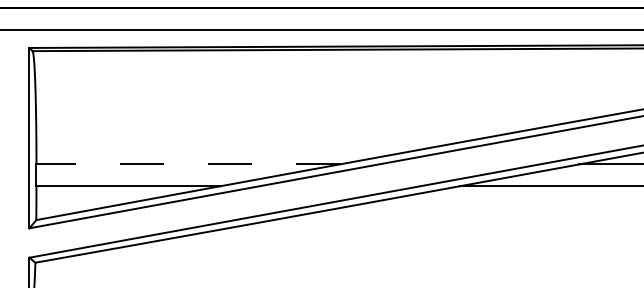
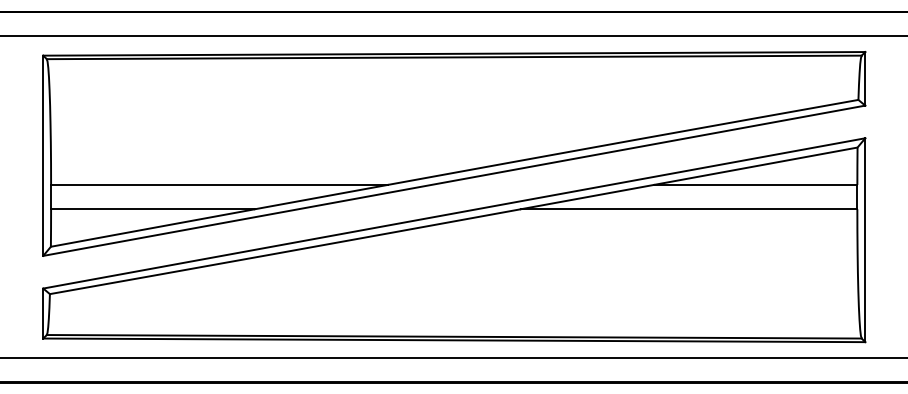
line: (187, 164) -> (218, 184), dashed -> solid

